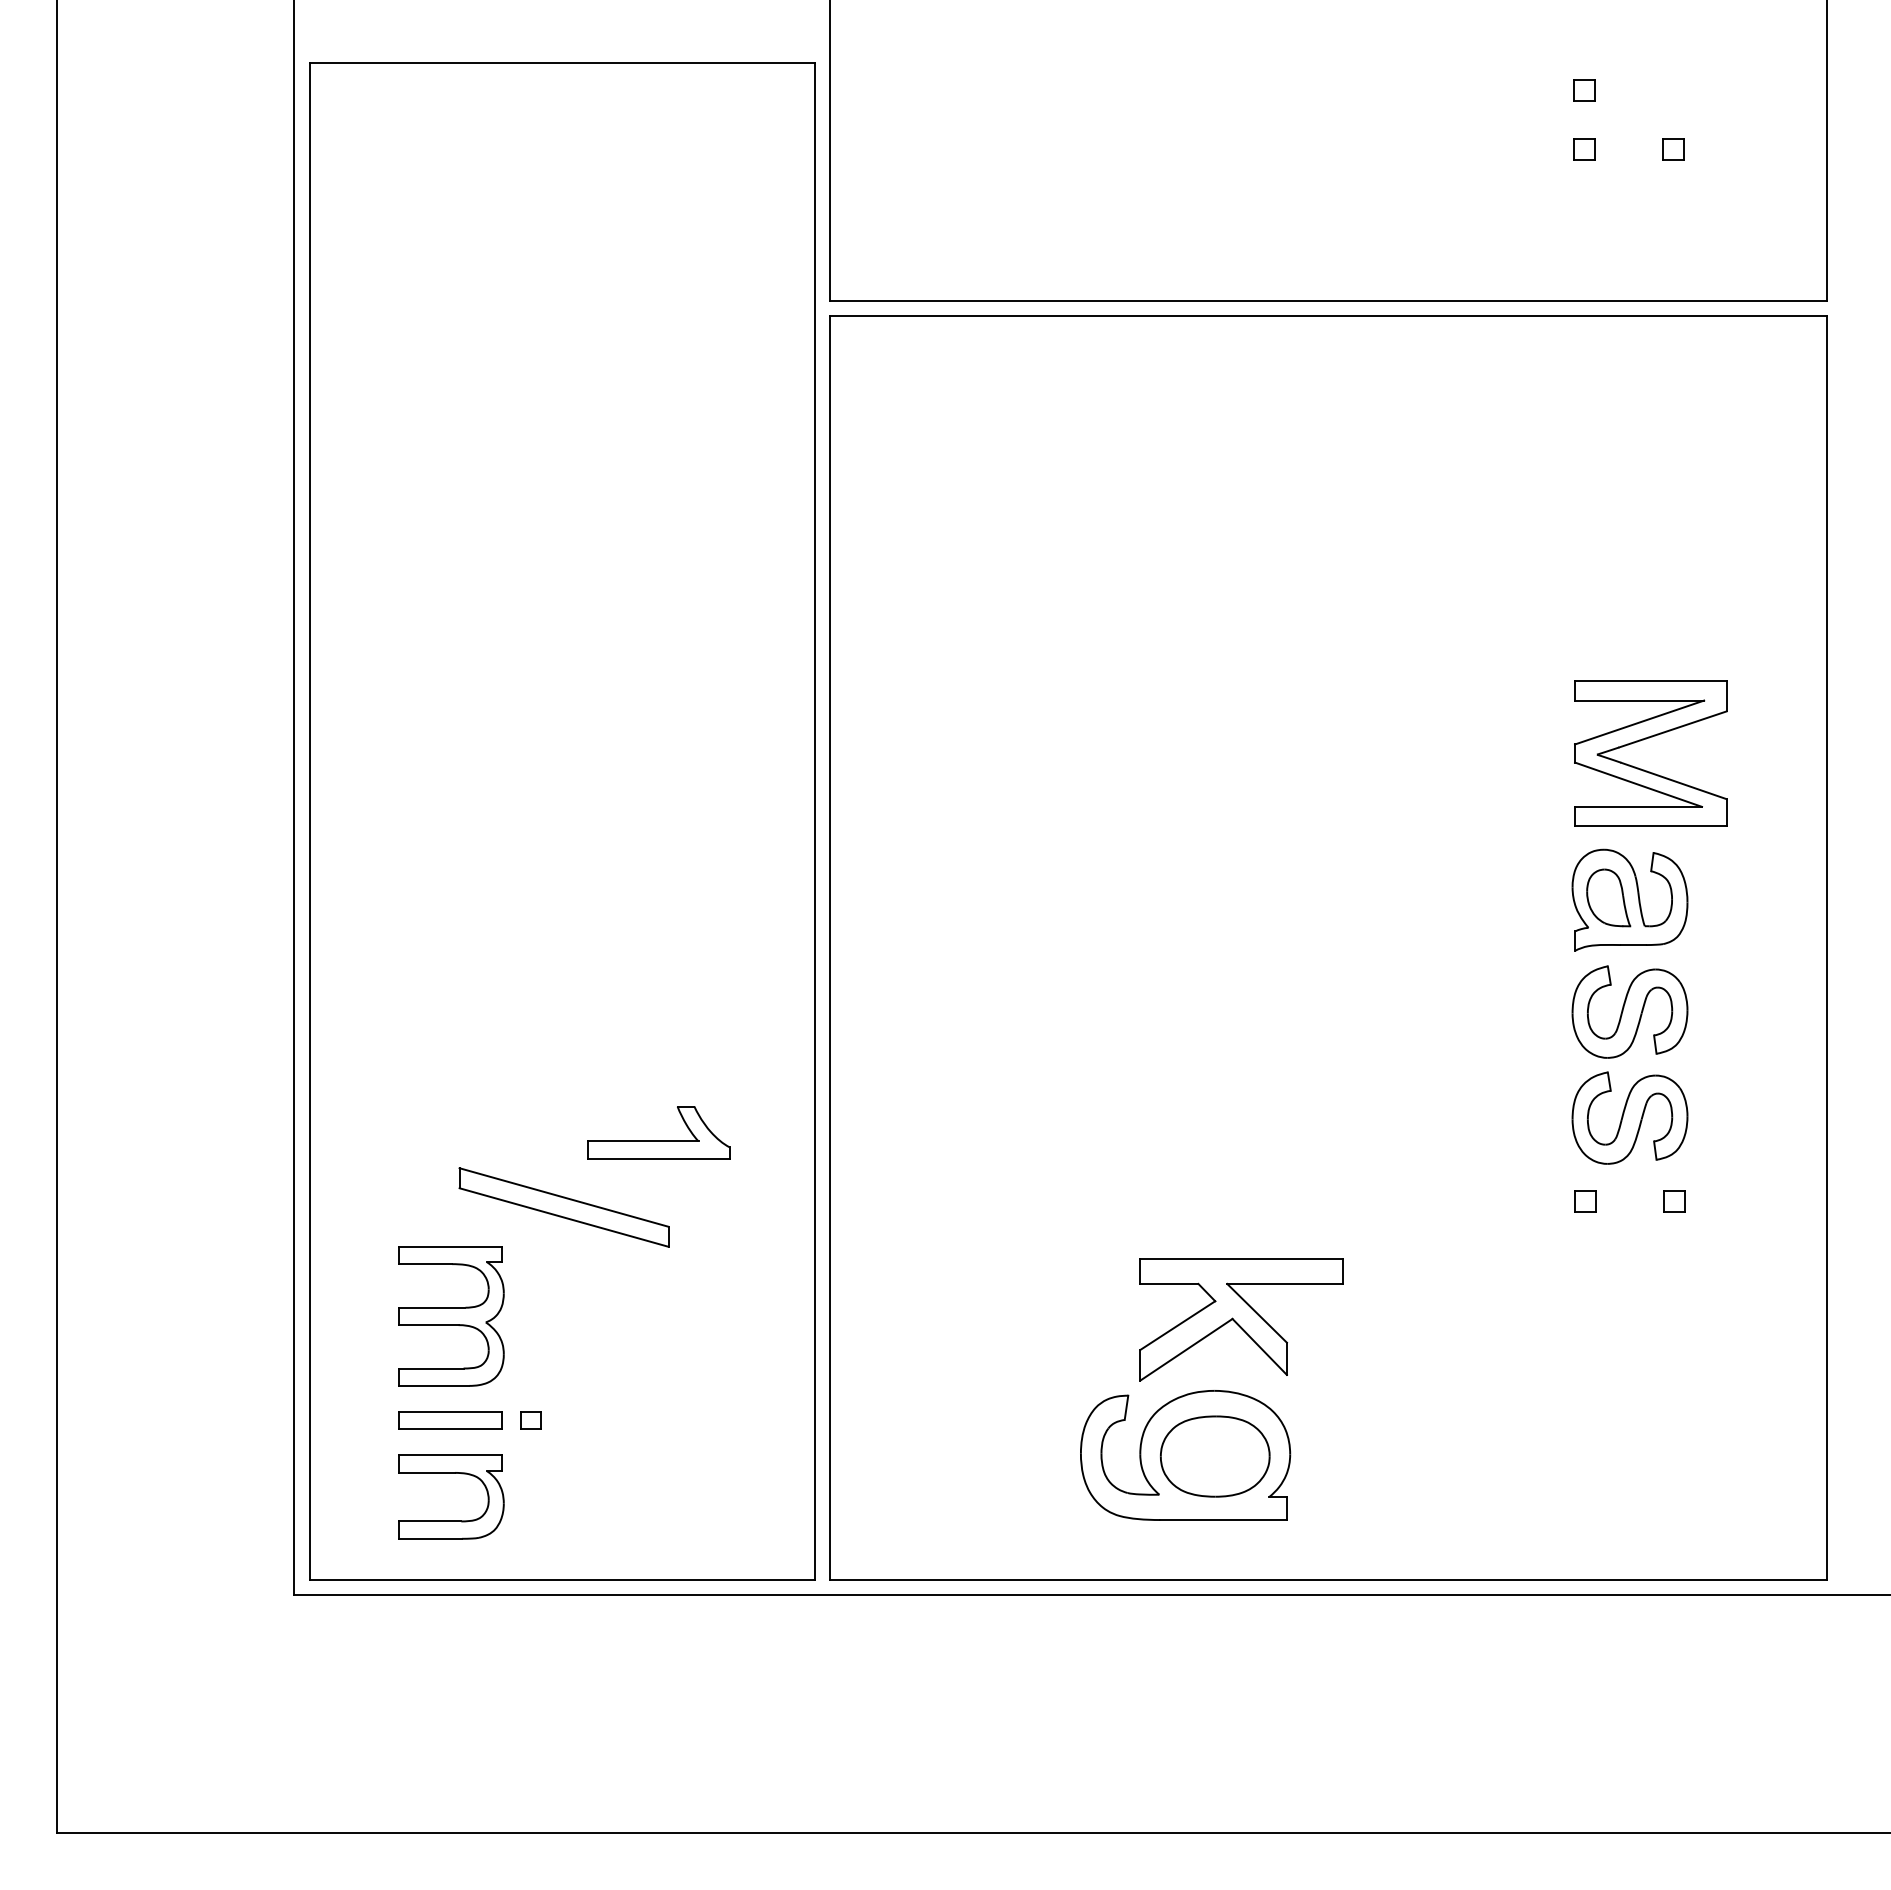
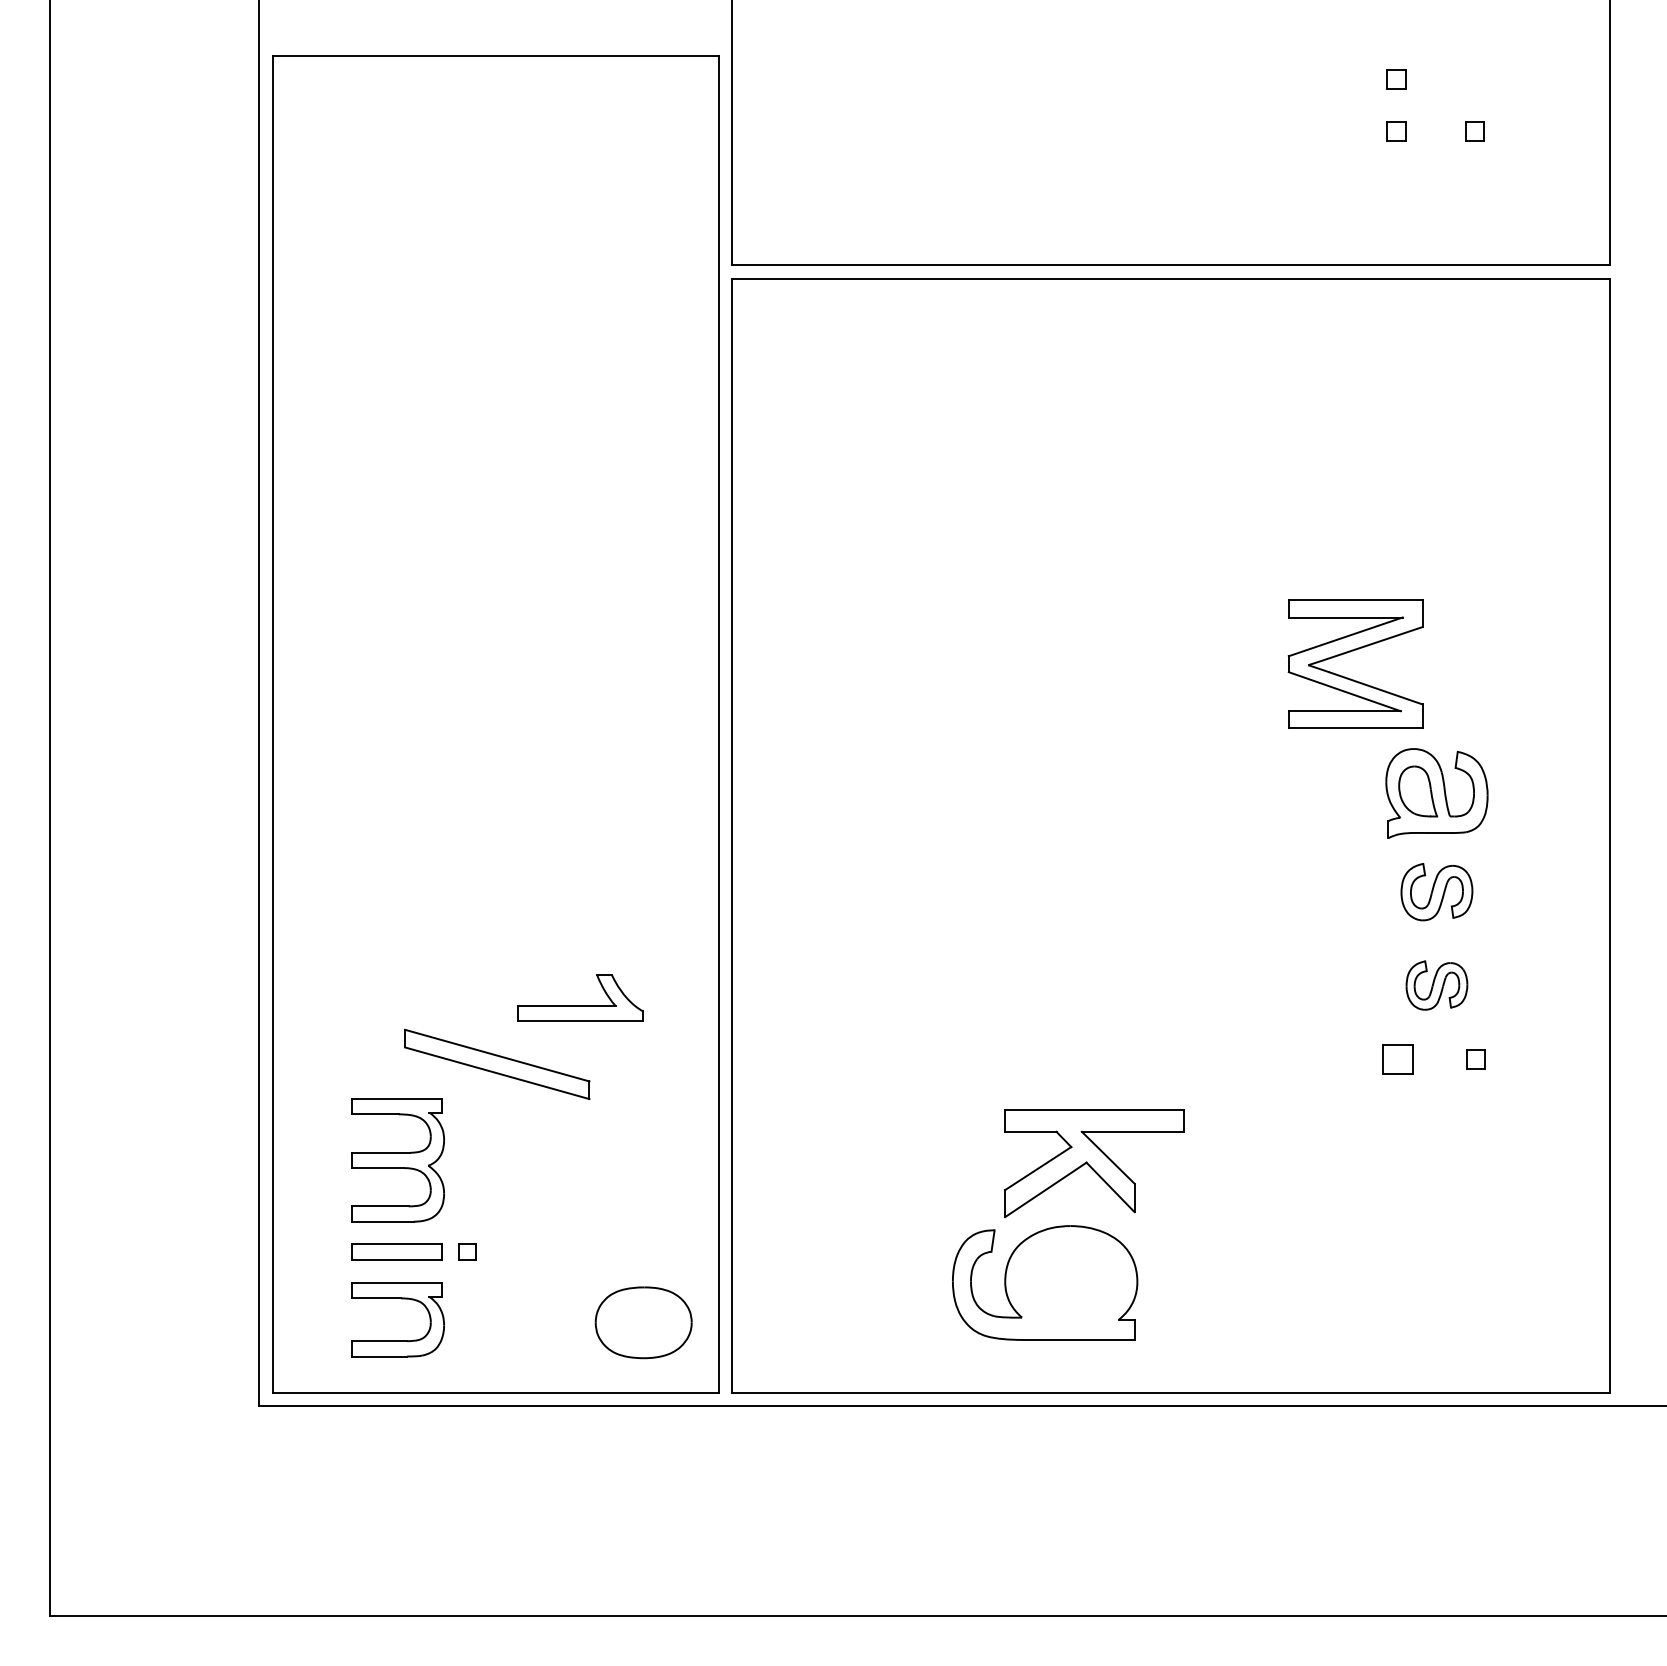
part: (1646, 739) -> (1351, 651), moved
part: (1629, 1011) -> (1436, 891), size x0.7
part: (1629, 1117) -> (1436, 985), size x0.6
part: (1585, 1201) -> (1397, 1059), size x1.6
part: (1215, 1456) -> (643, 1322), moved

